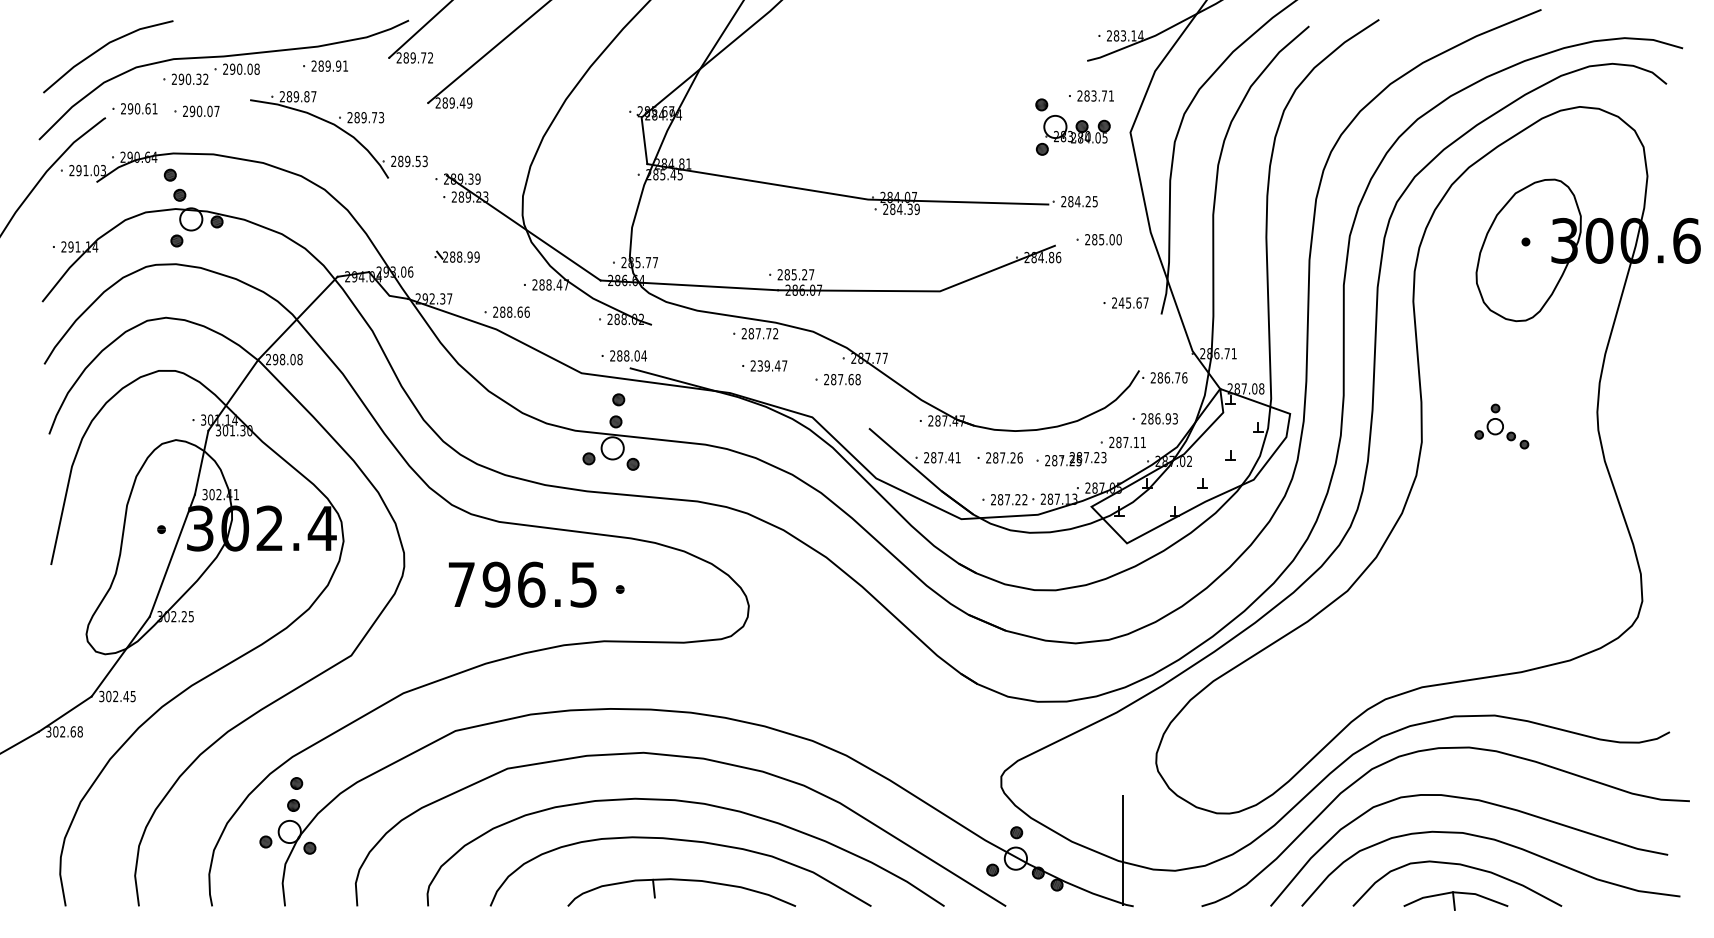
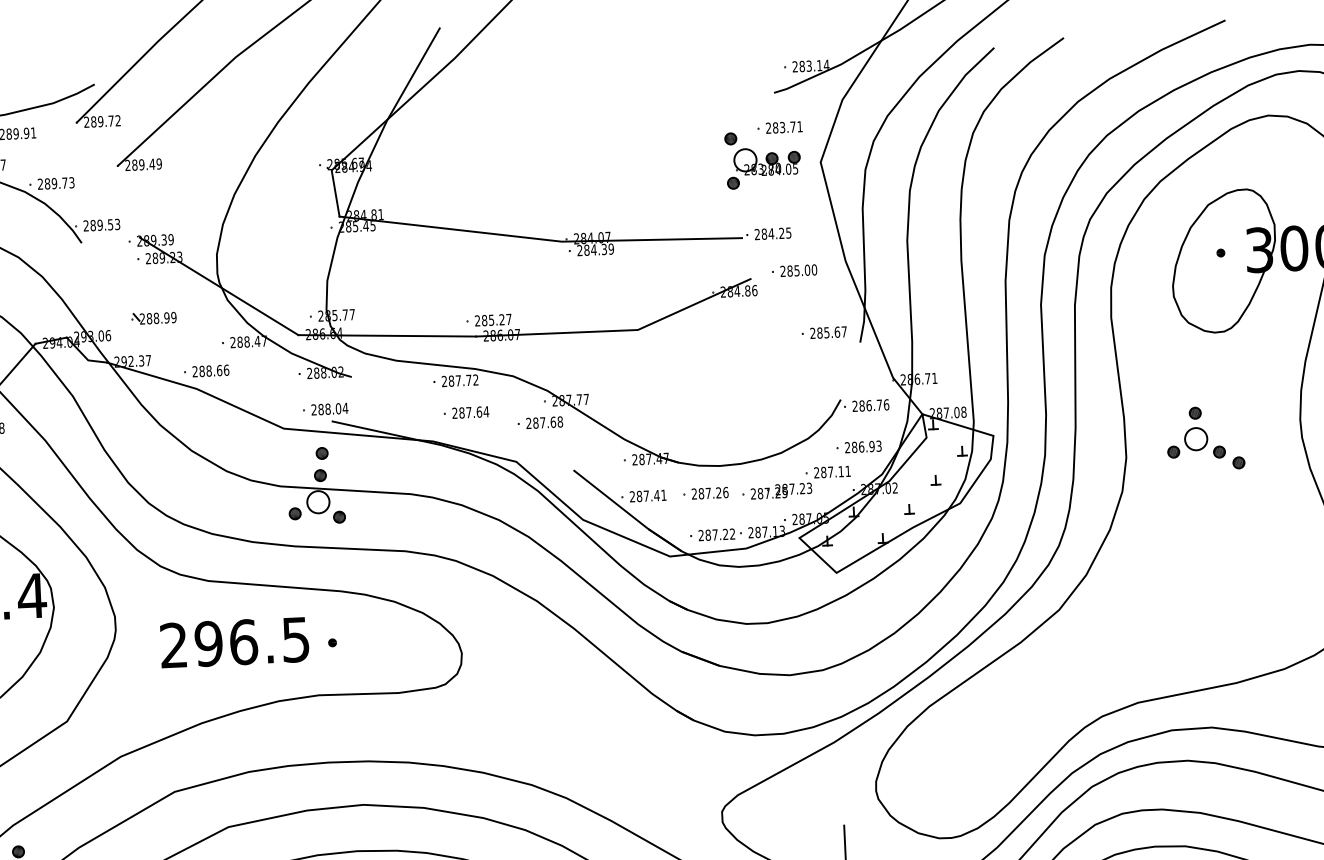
text: (1121, 302) -> (819, 332), 245.67 -> 285.67
text: (772, 365) -> (474, 411), 239.47 -> 287.64
part: (1501, 426) -> (1205, 438), size x1.43
text: (461, 583) -> (173, 644), 796.5 -> 296.5

